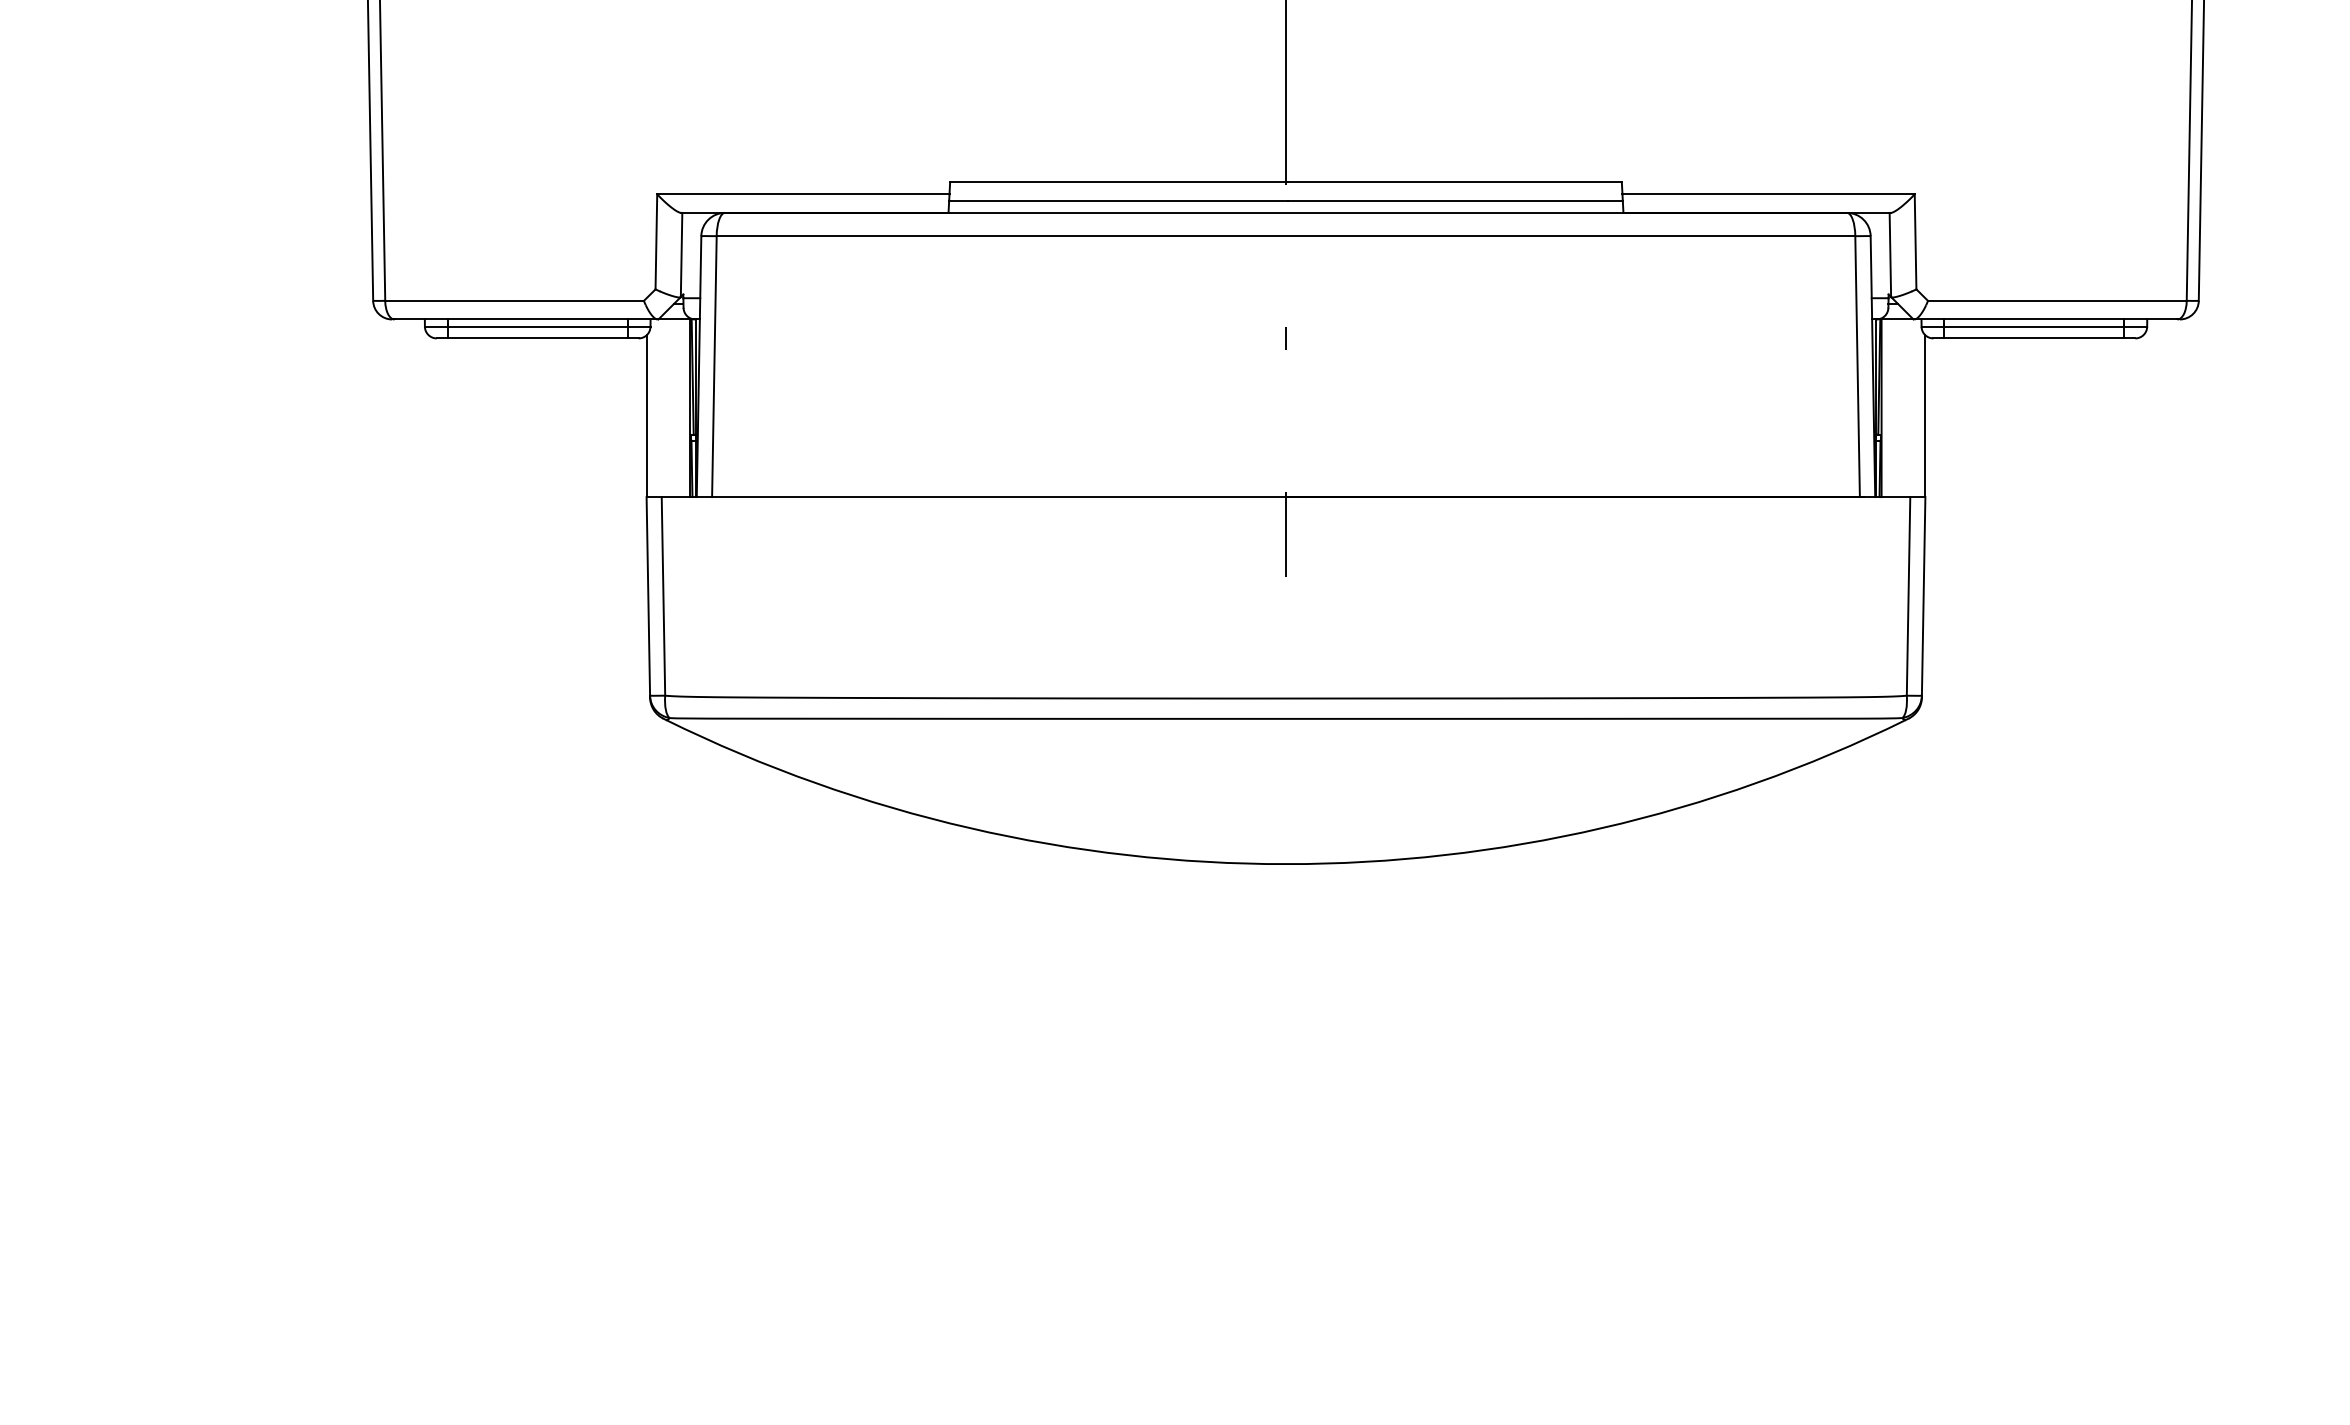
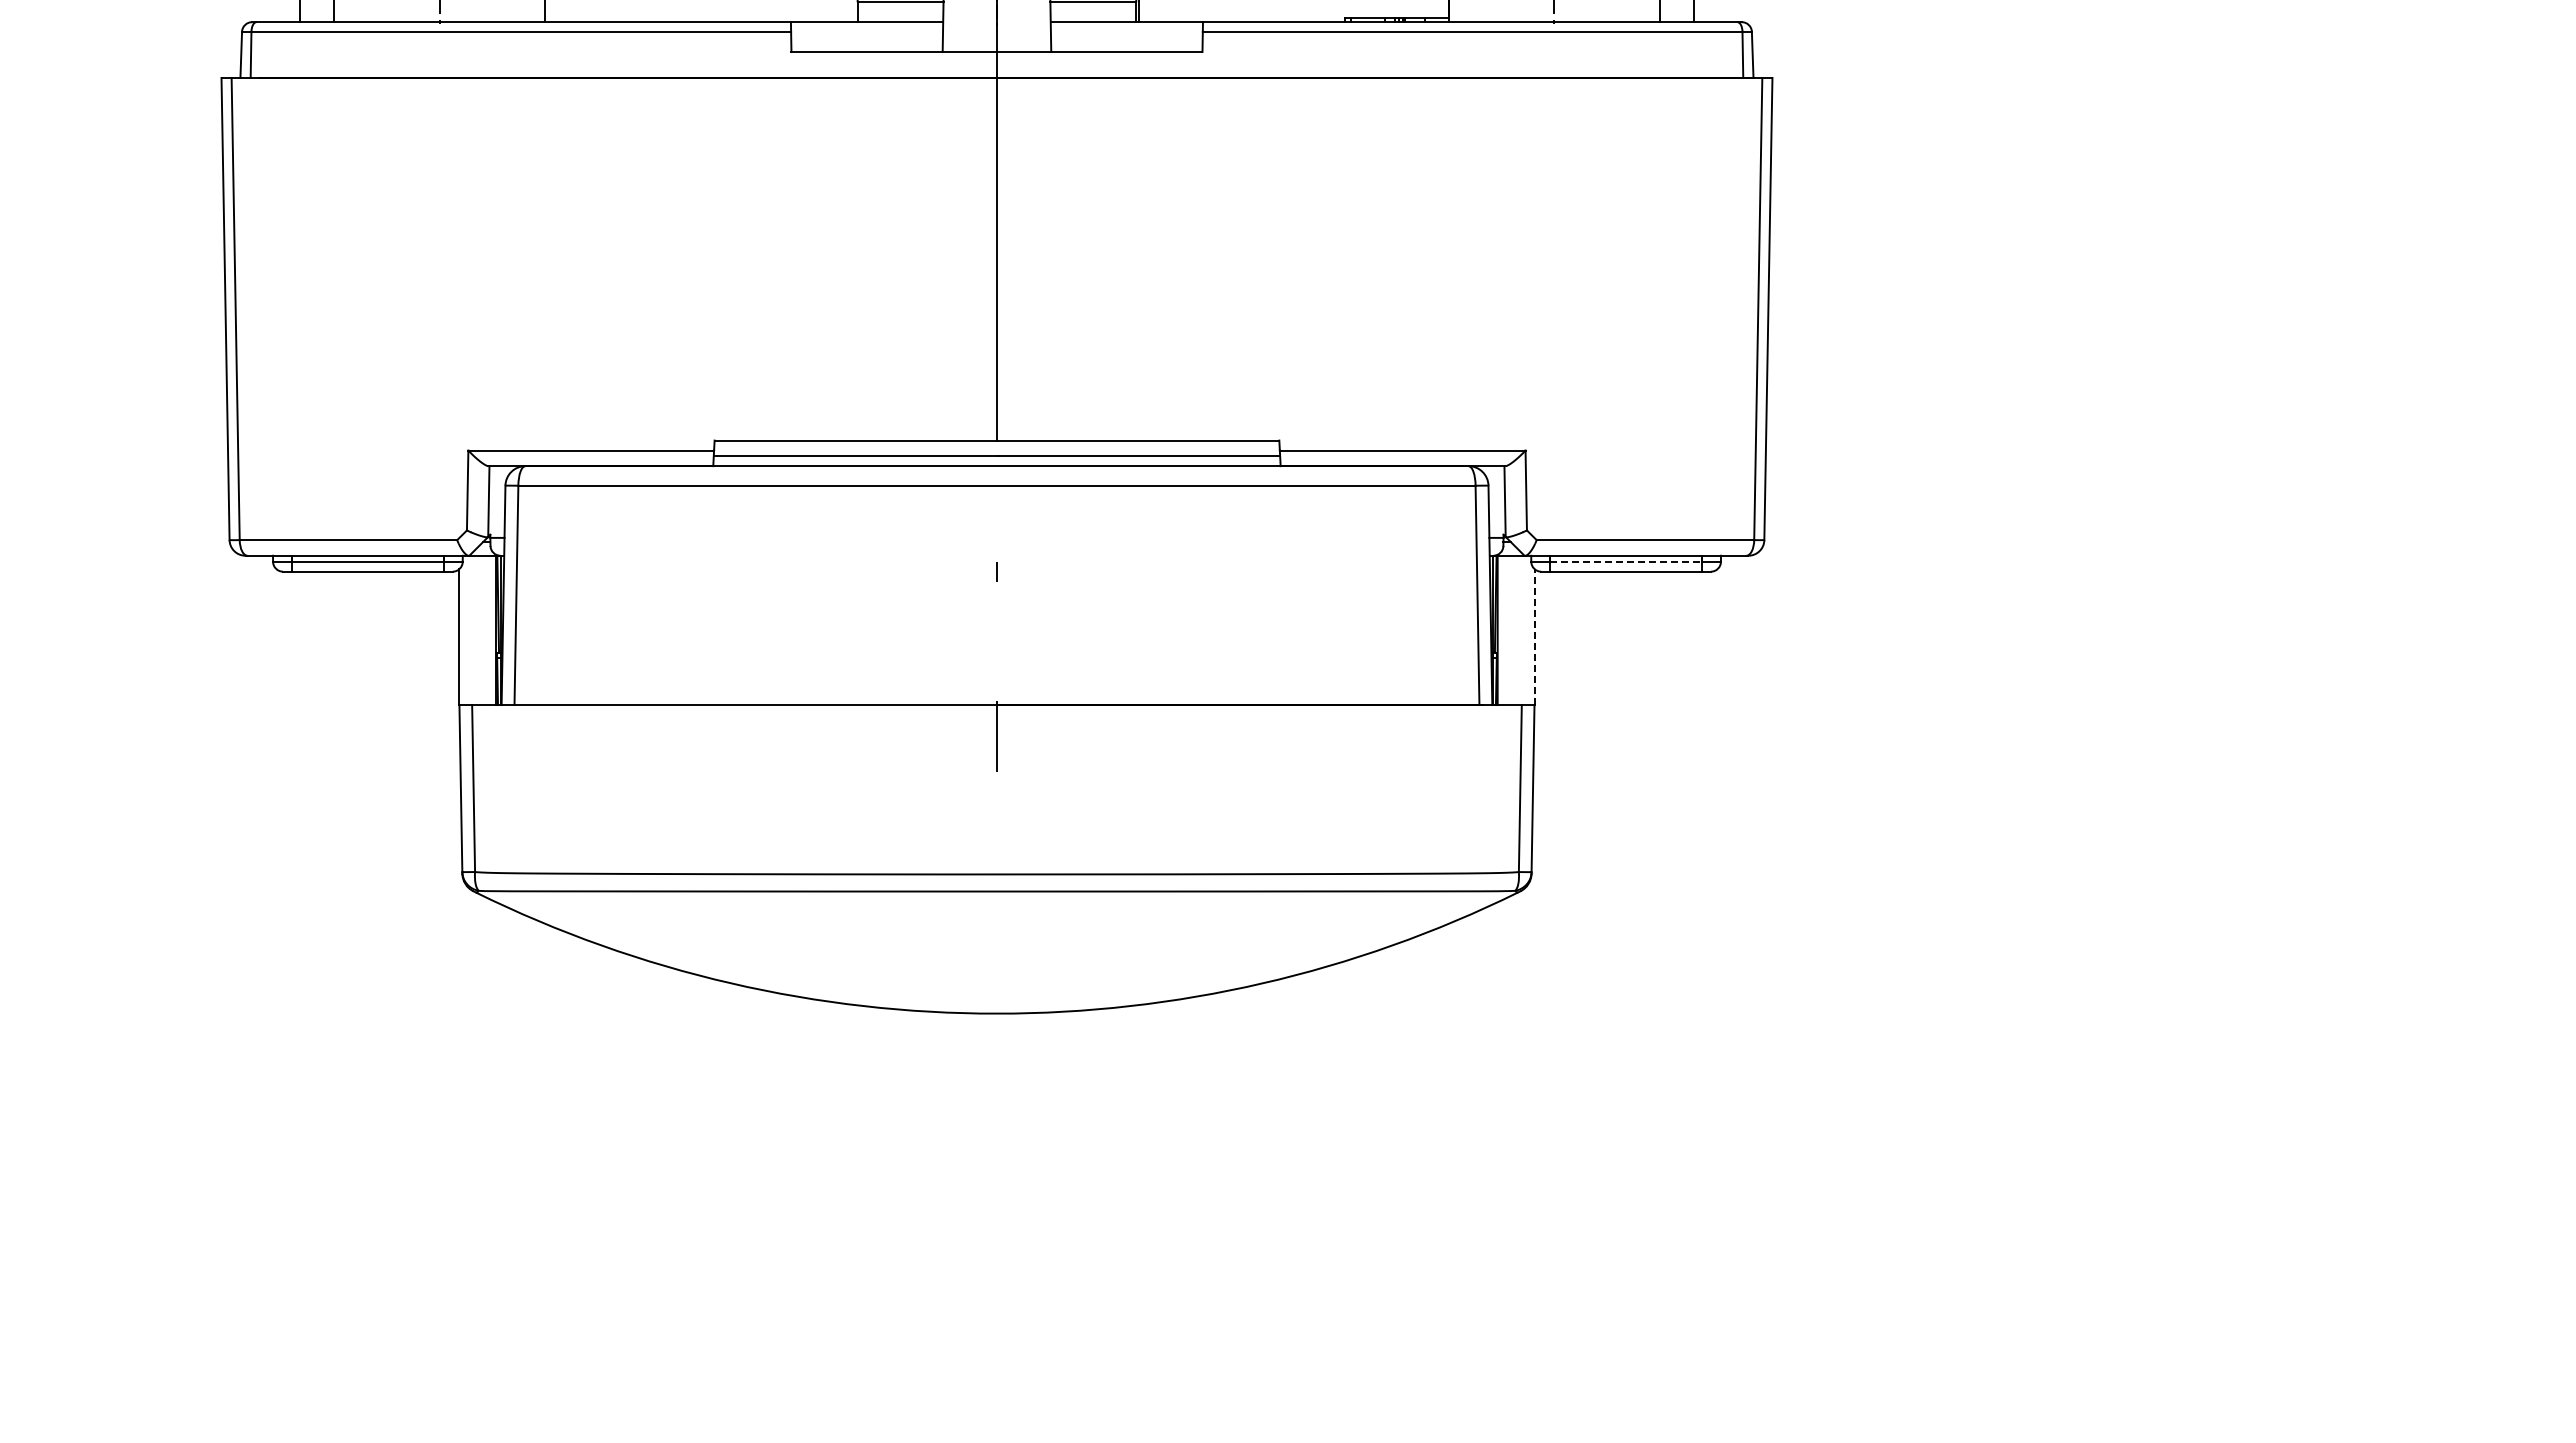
line: (2034, 326) -> (1626, 561), solid -> dashed
line: (1925, 415) -> (1534, 636), solid -> dashed

